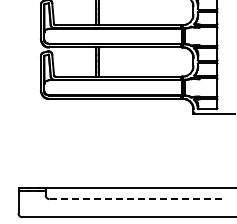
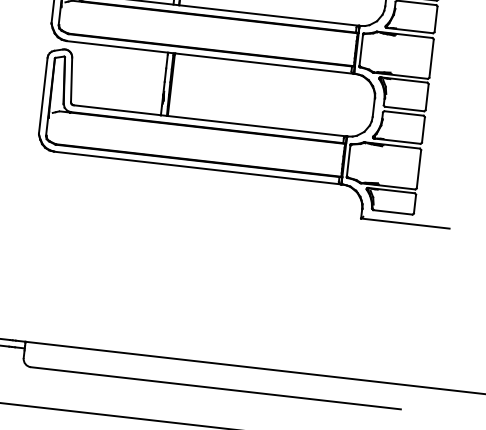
line: (136, 199) -> (217, 389), dashed -> solid

